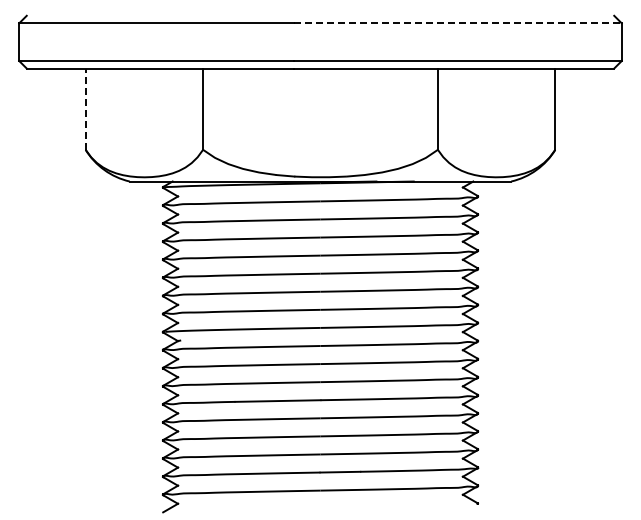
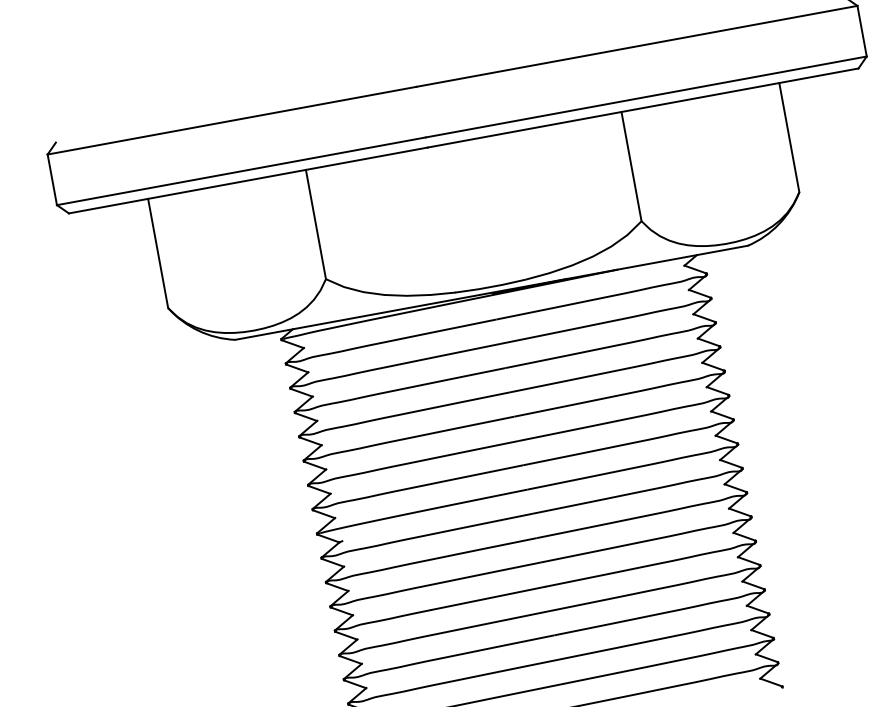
line: (458, 23) -> (638, 46), dashed -> solid
line: (85, 109) -> (157, 253), dashed -> solid

